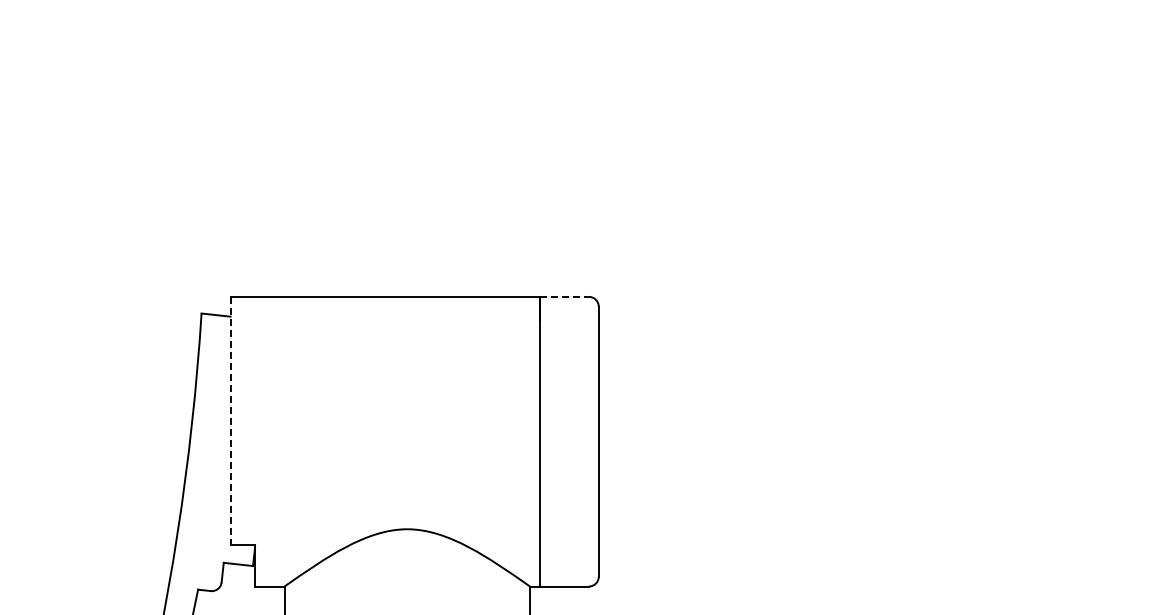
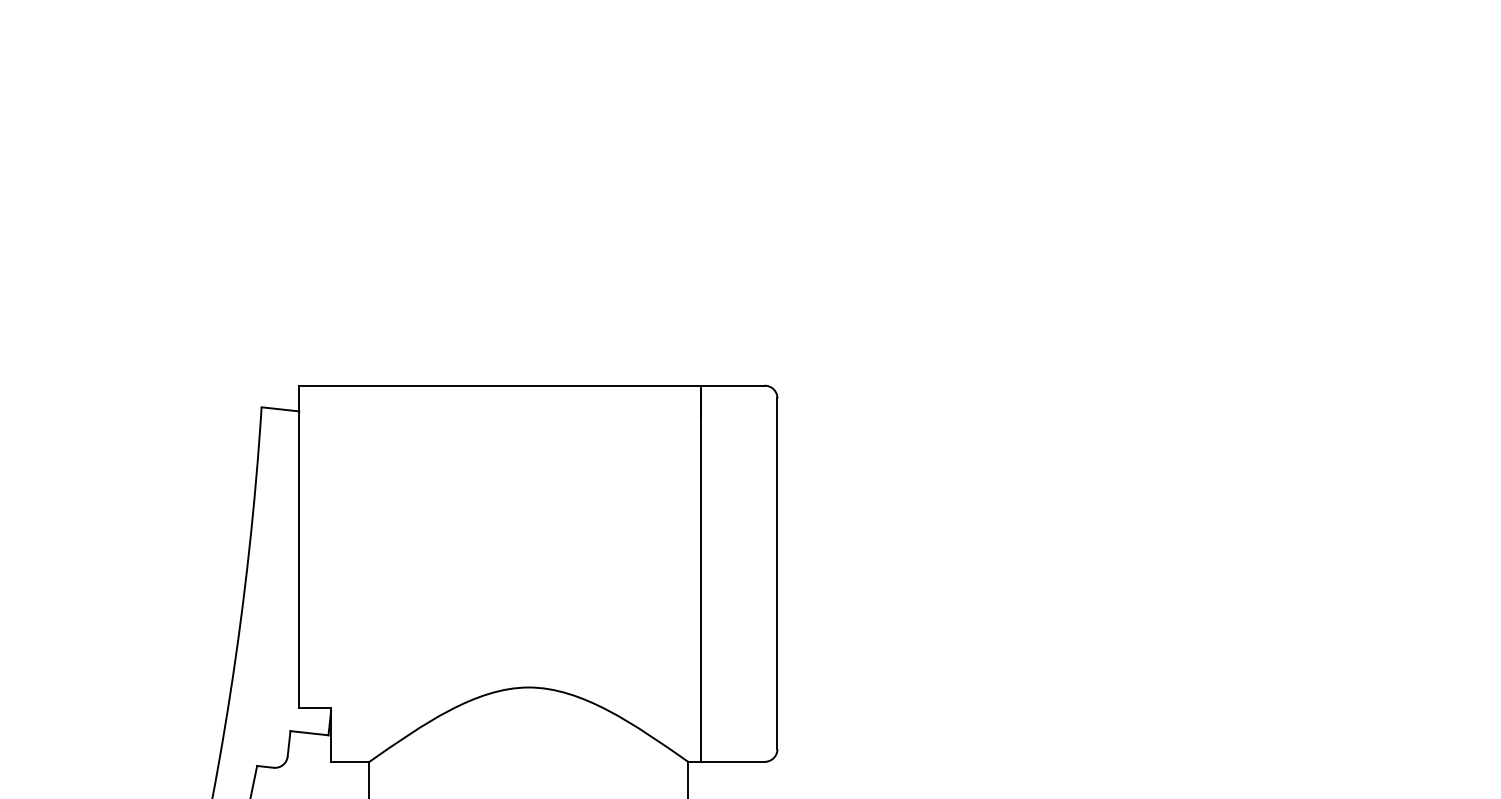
line: (564, 296) -> (732, 385), dashed -> solid
line: (230, 421) -> (299, 547), dashed -> solid

